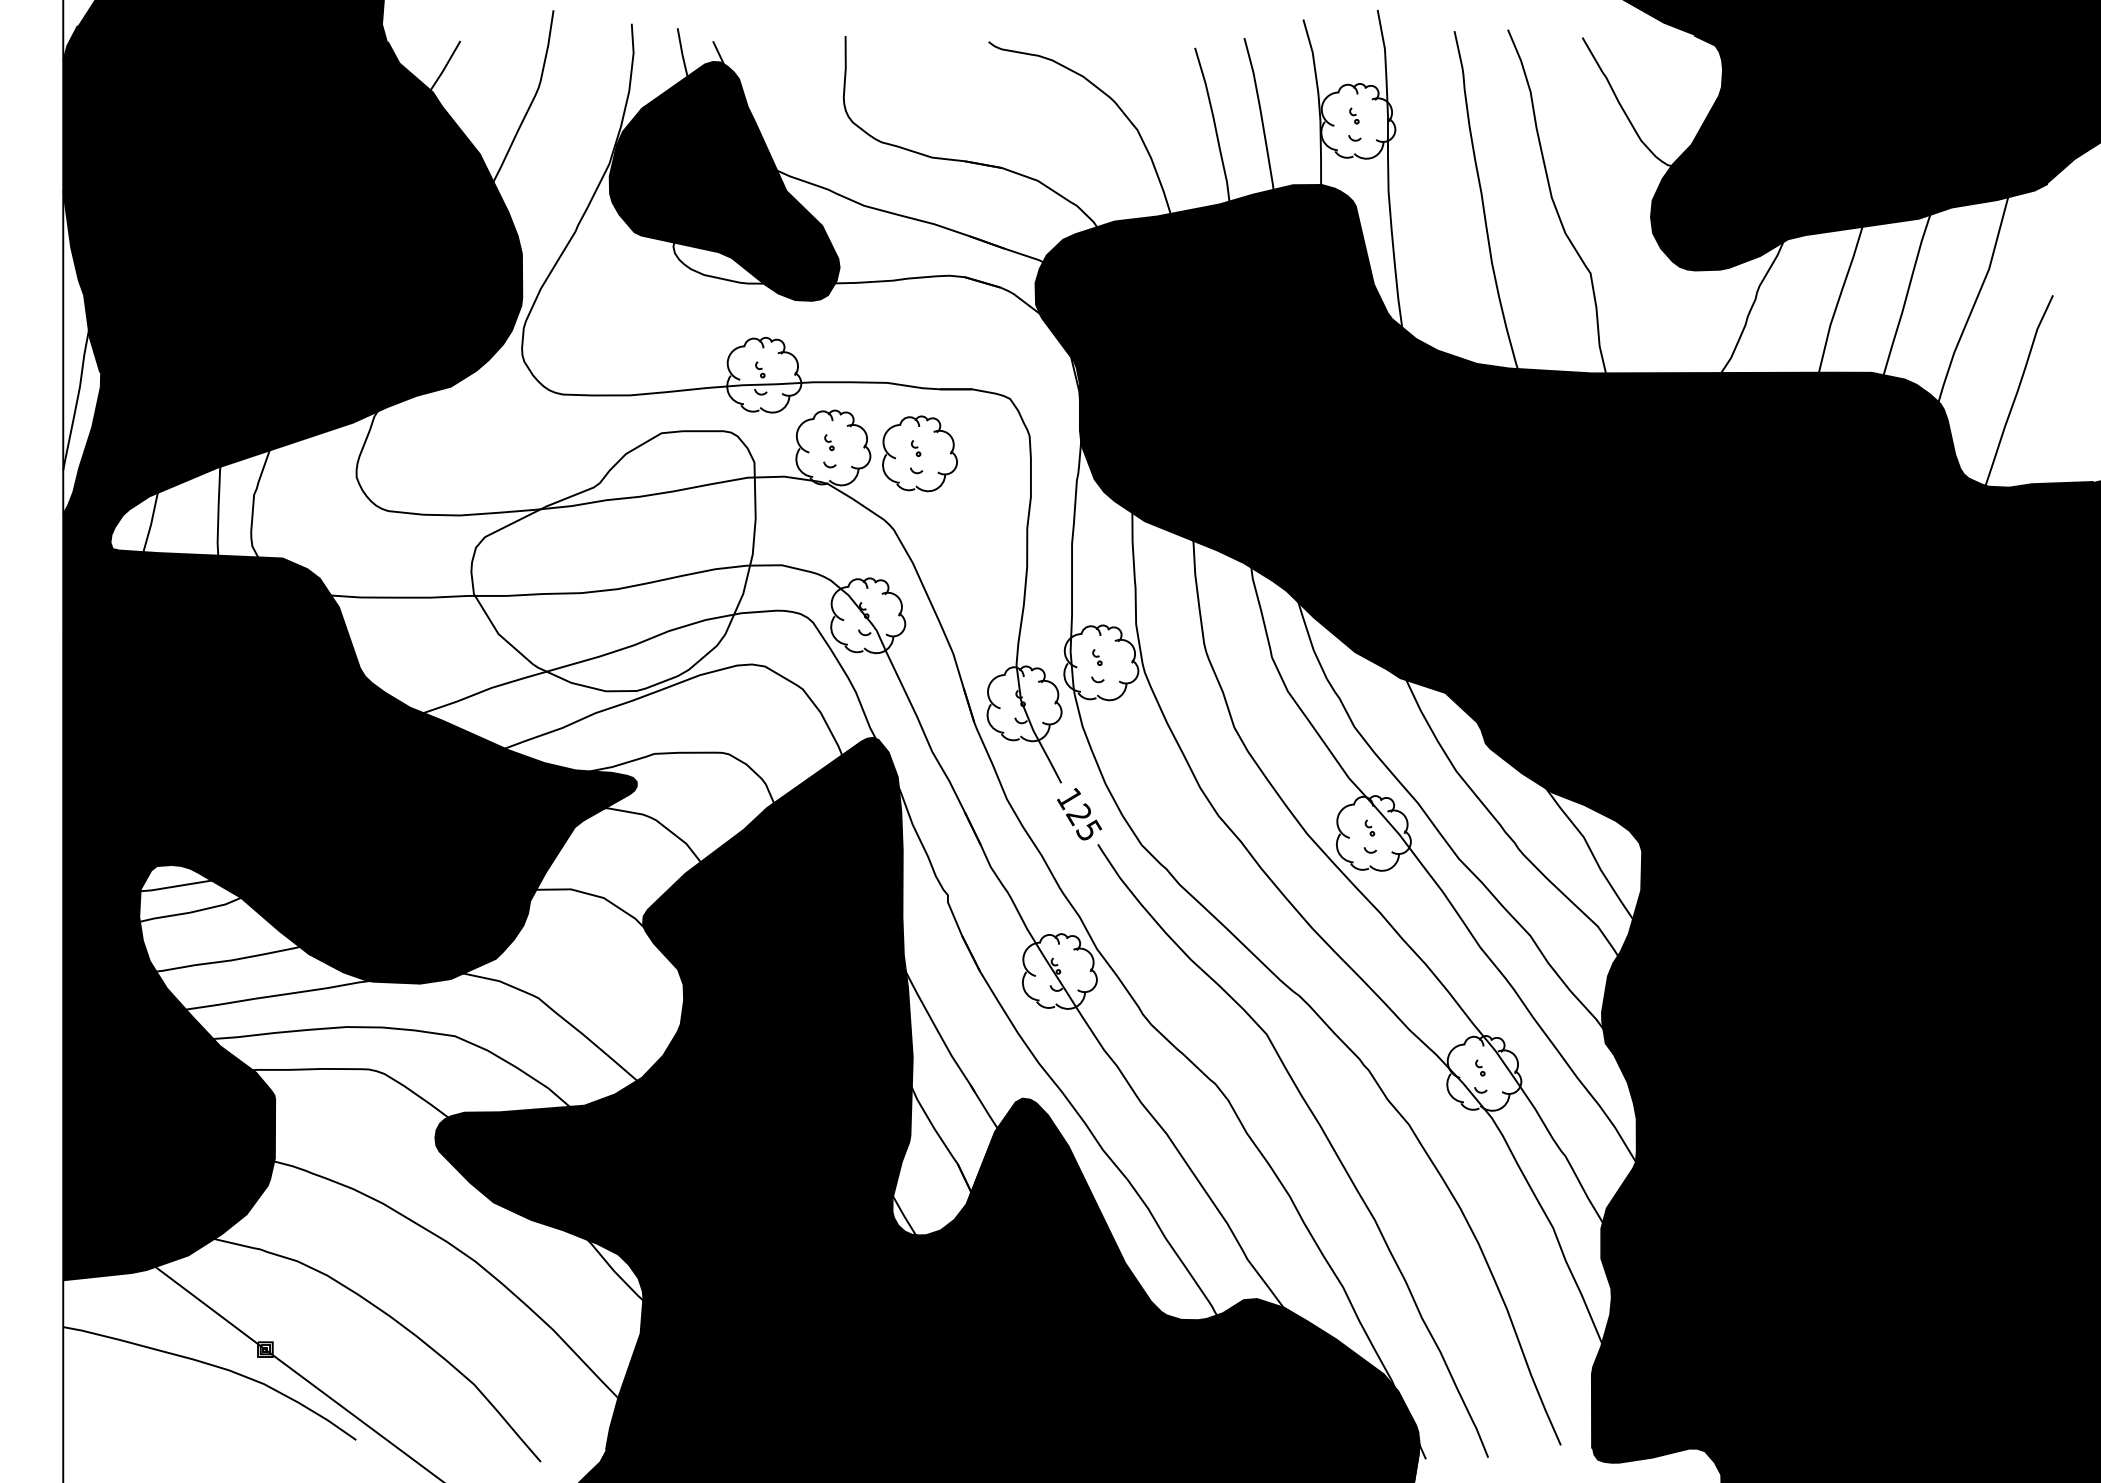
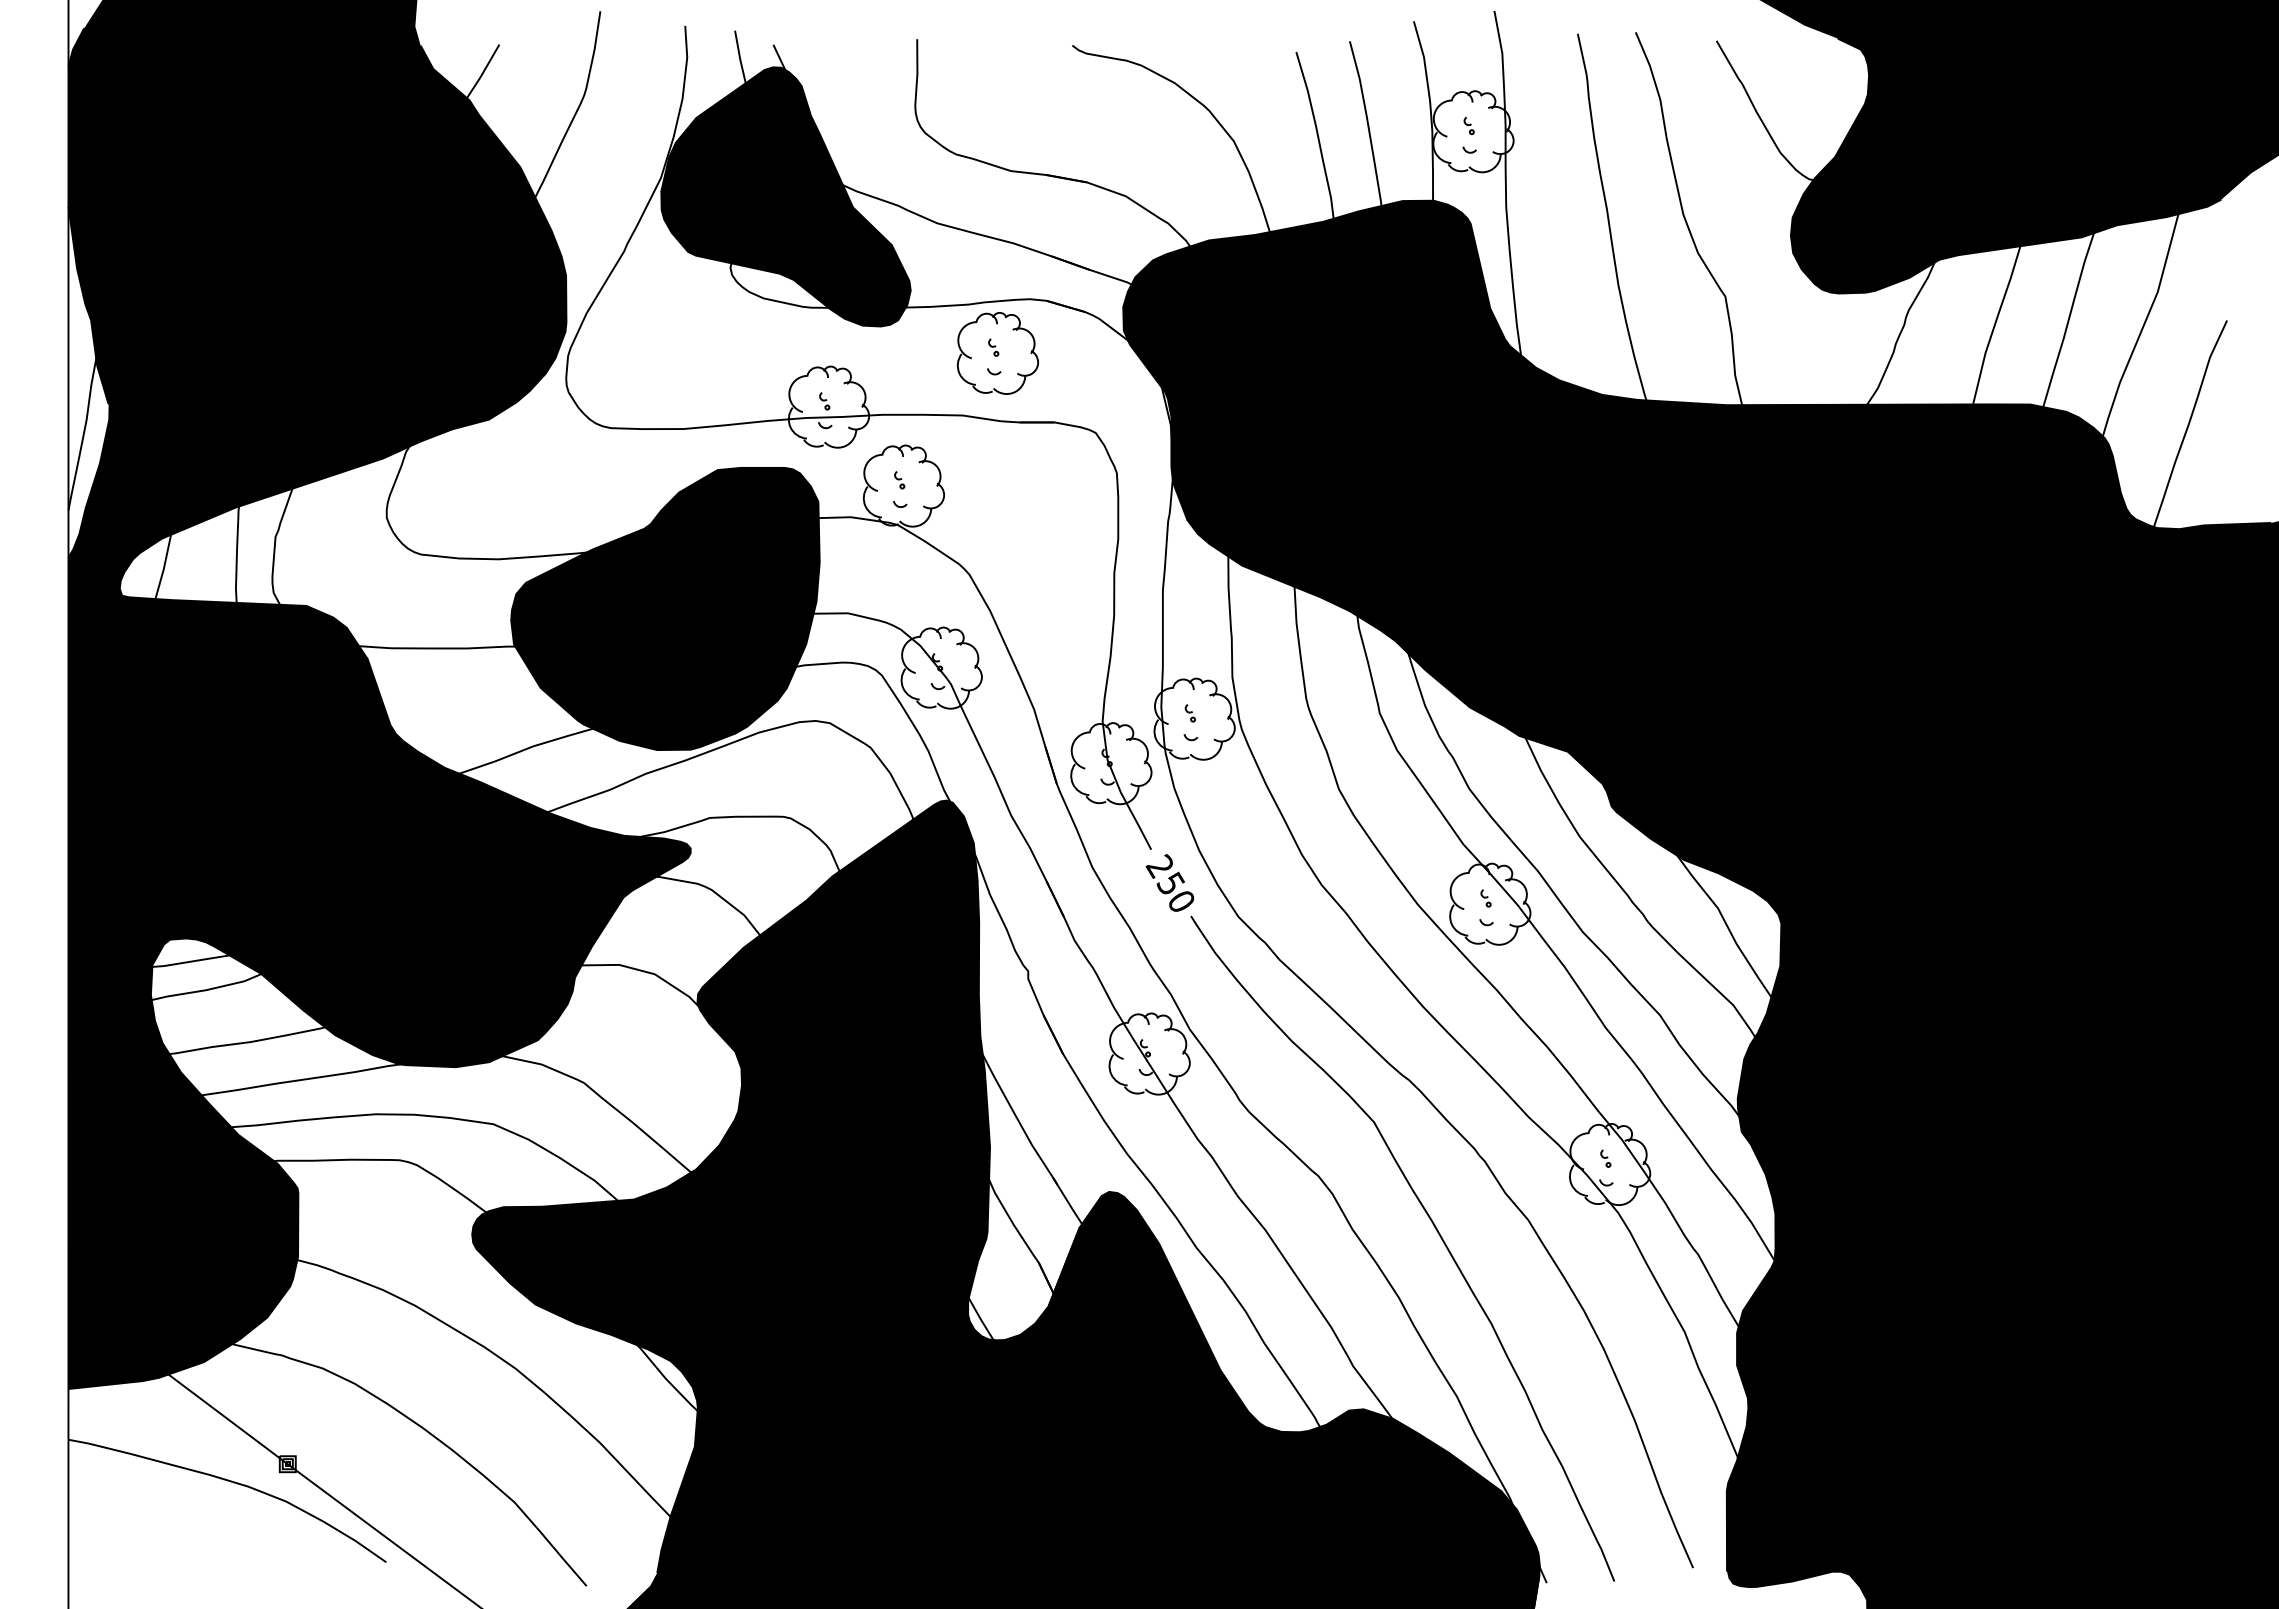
part: (919, 453) -> (997, 353), moved
fill: (613, 560) -> (665, 608), added
text: (1079, 813) -> (1170, 882), 125 -> 250

